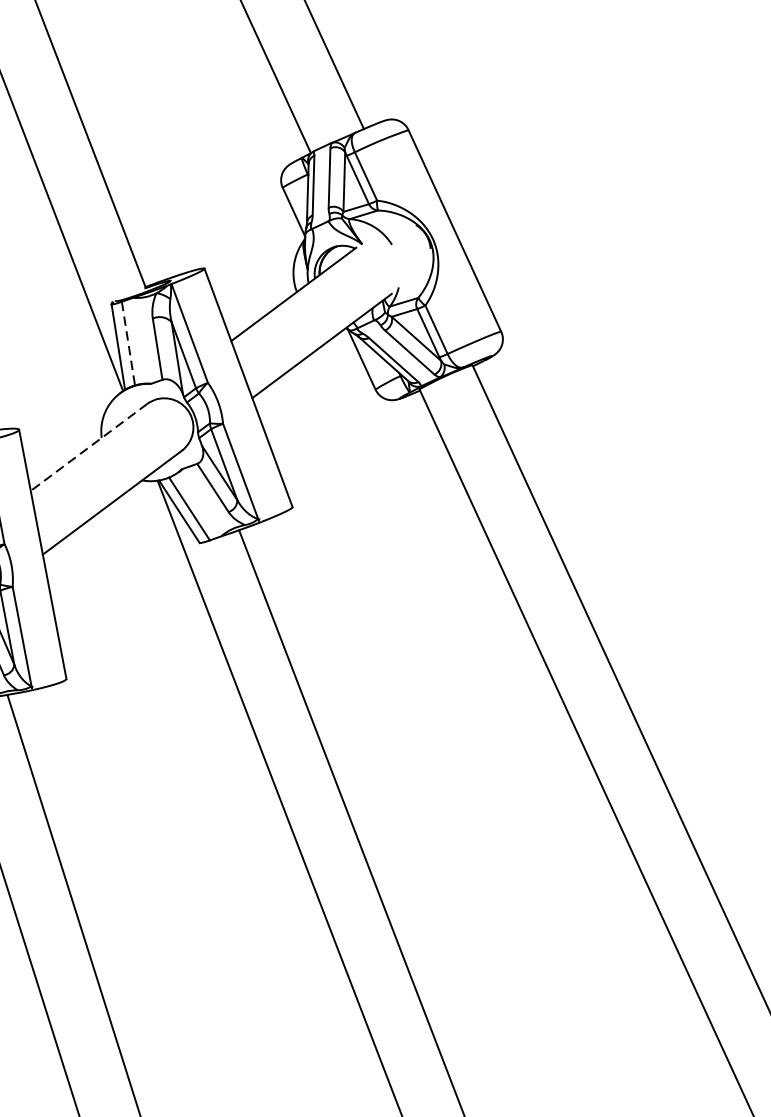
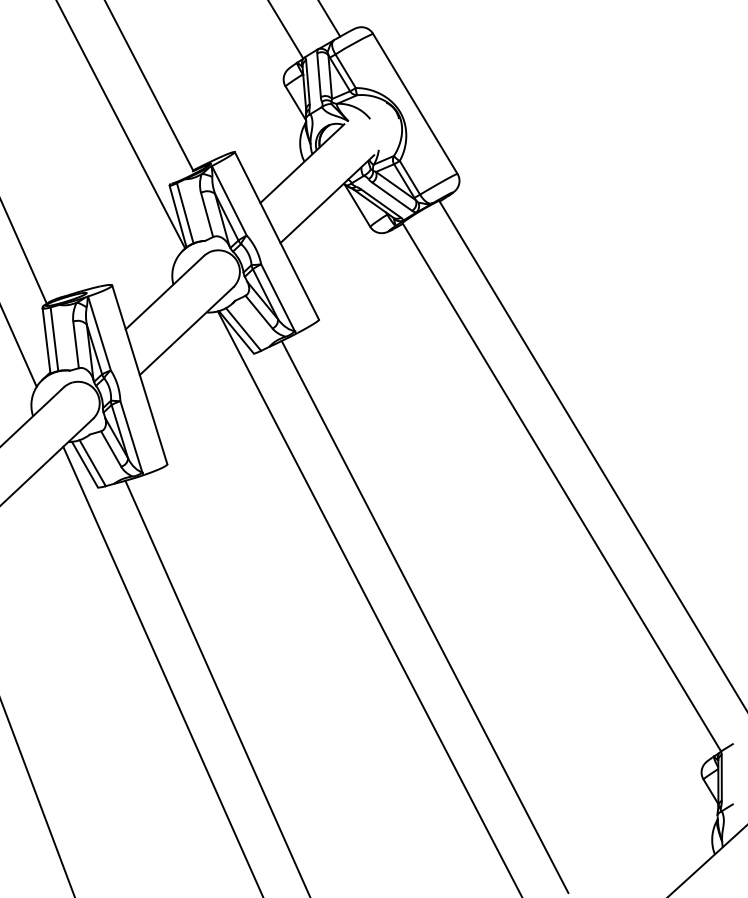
line: (128, 343) -> (185, 213), dashed -> solid
line: (88, 447) -> (164, 292), dashed -> solid

